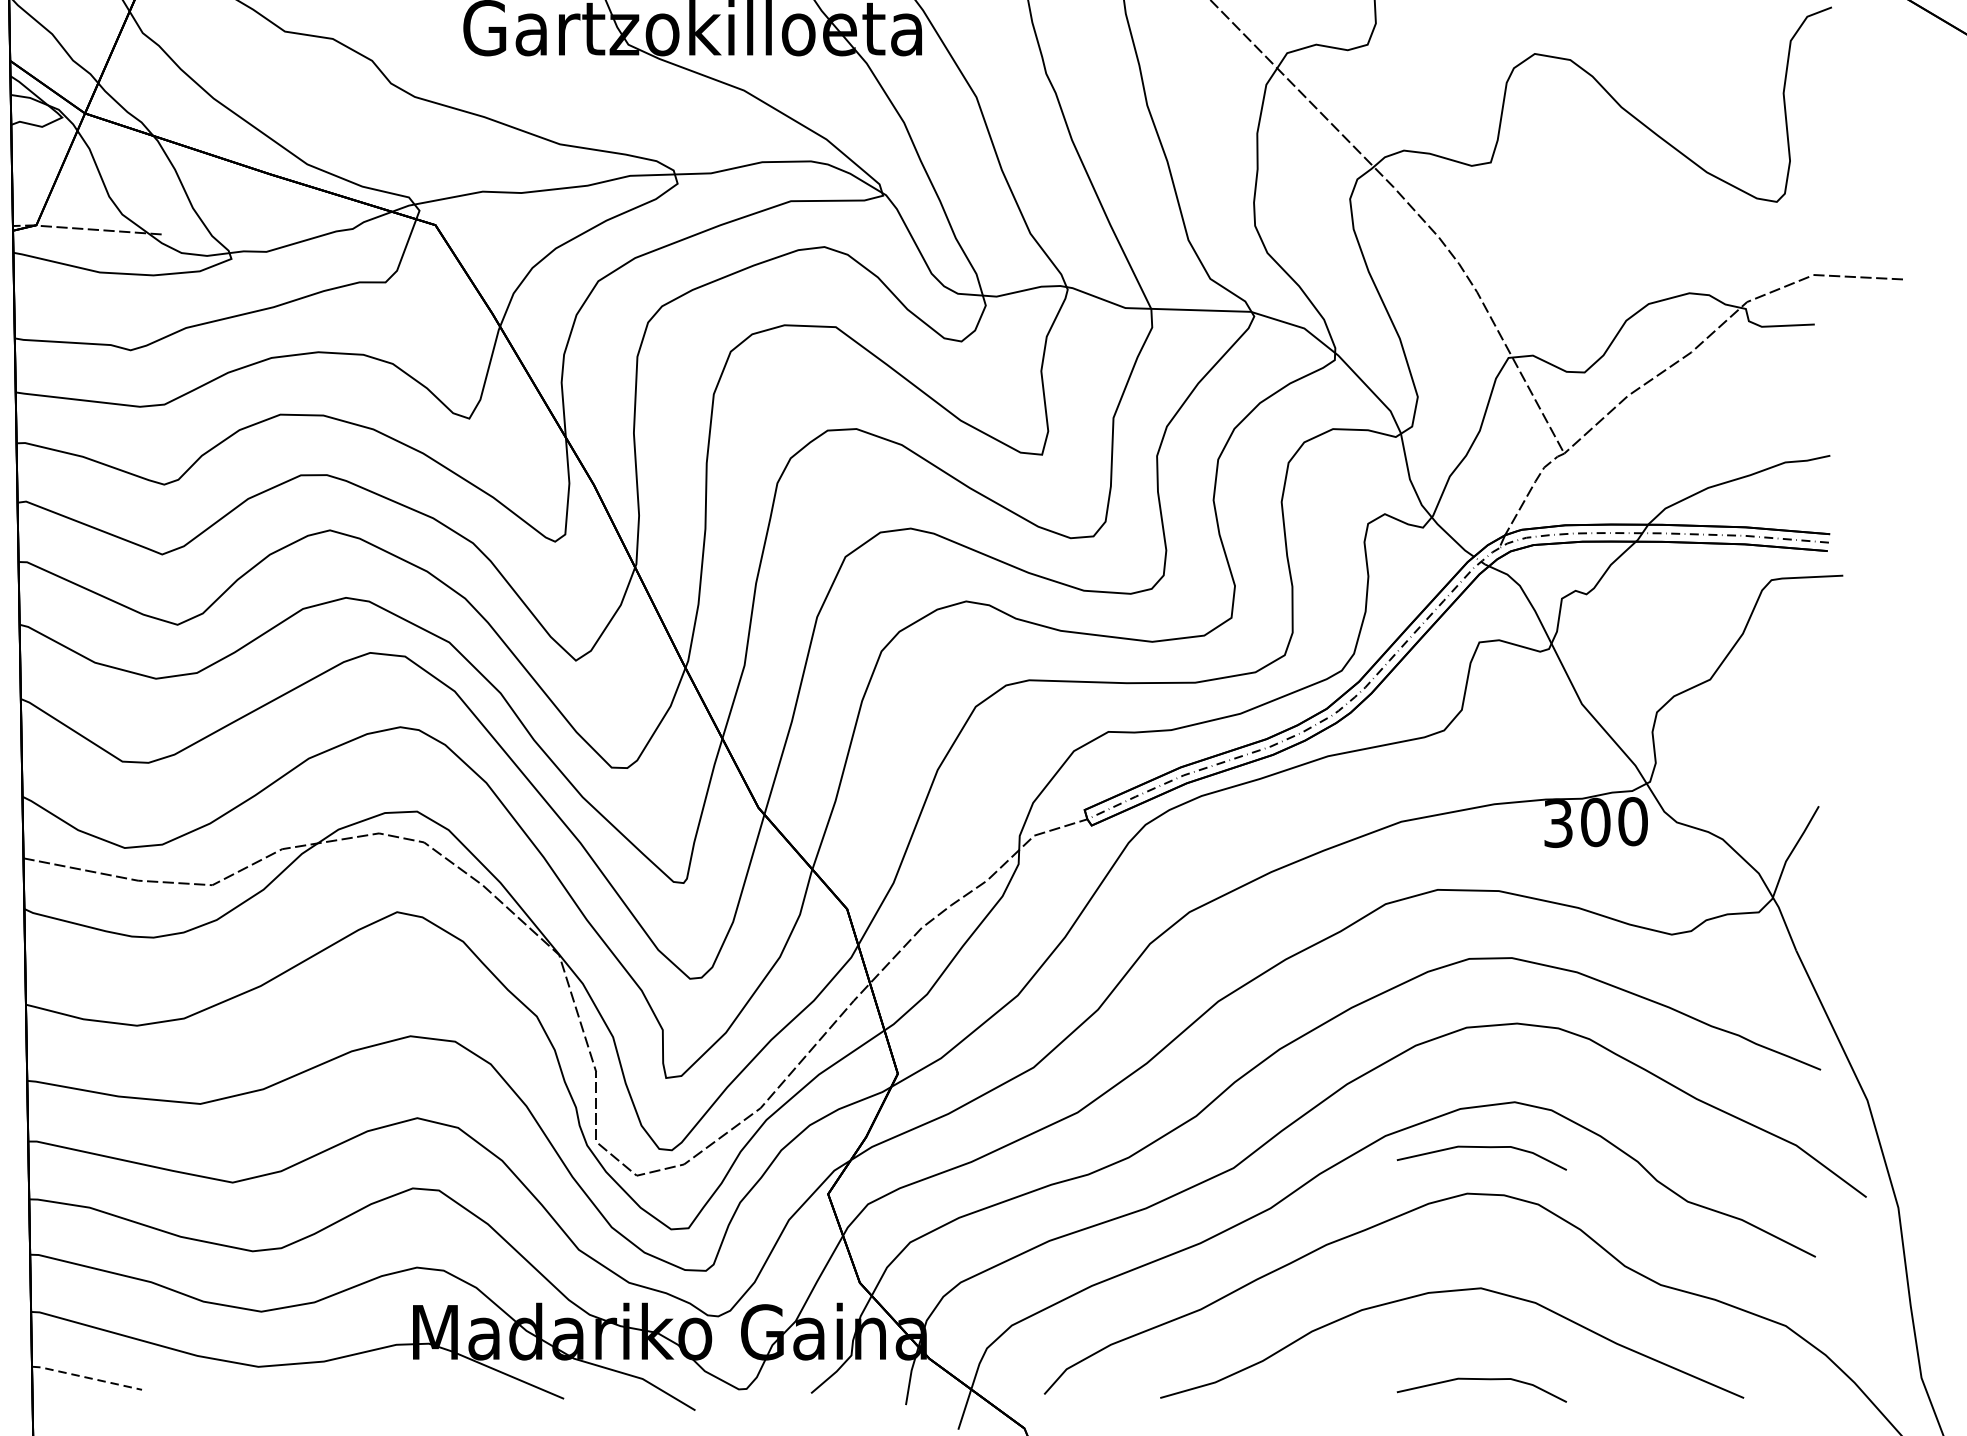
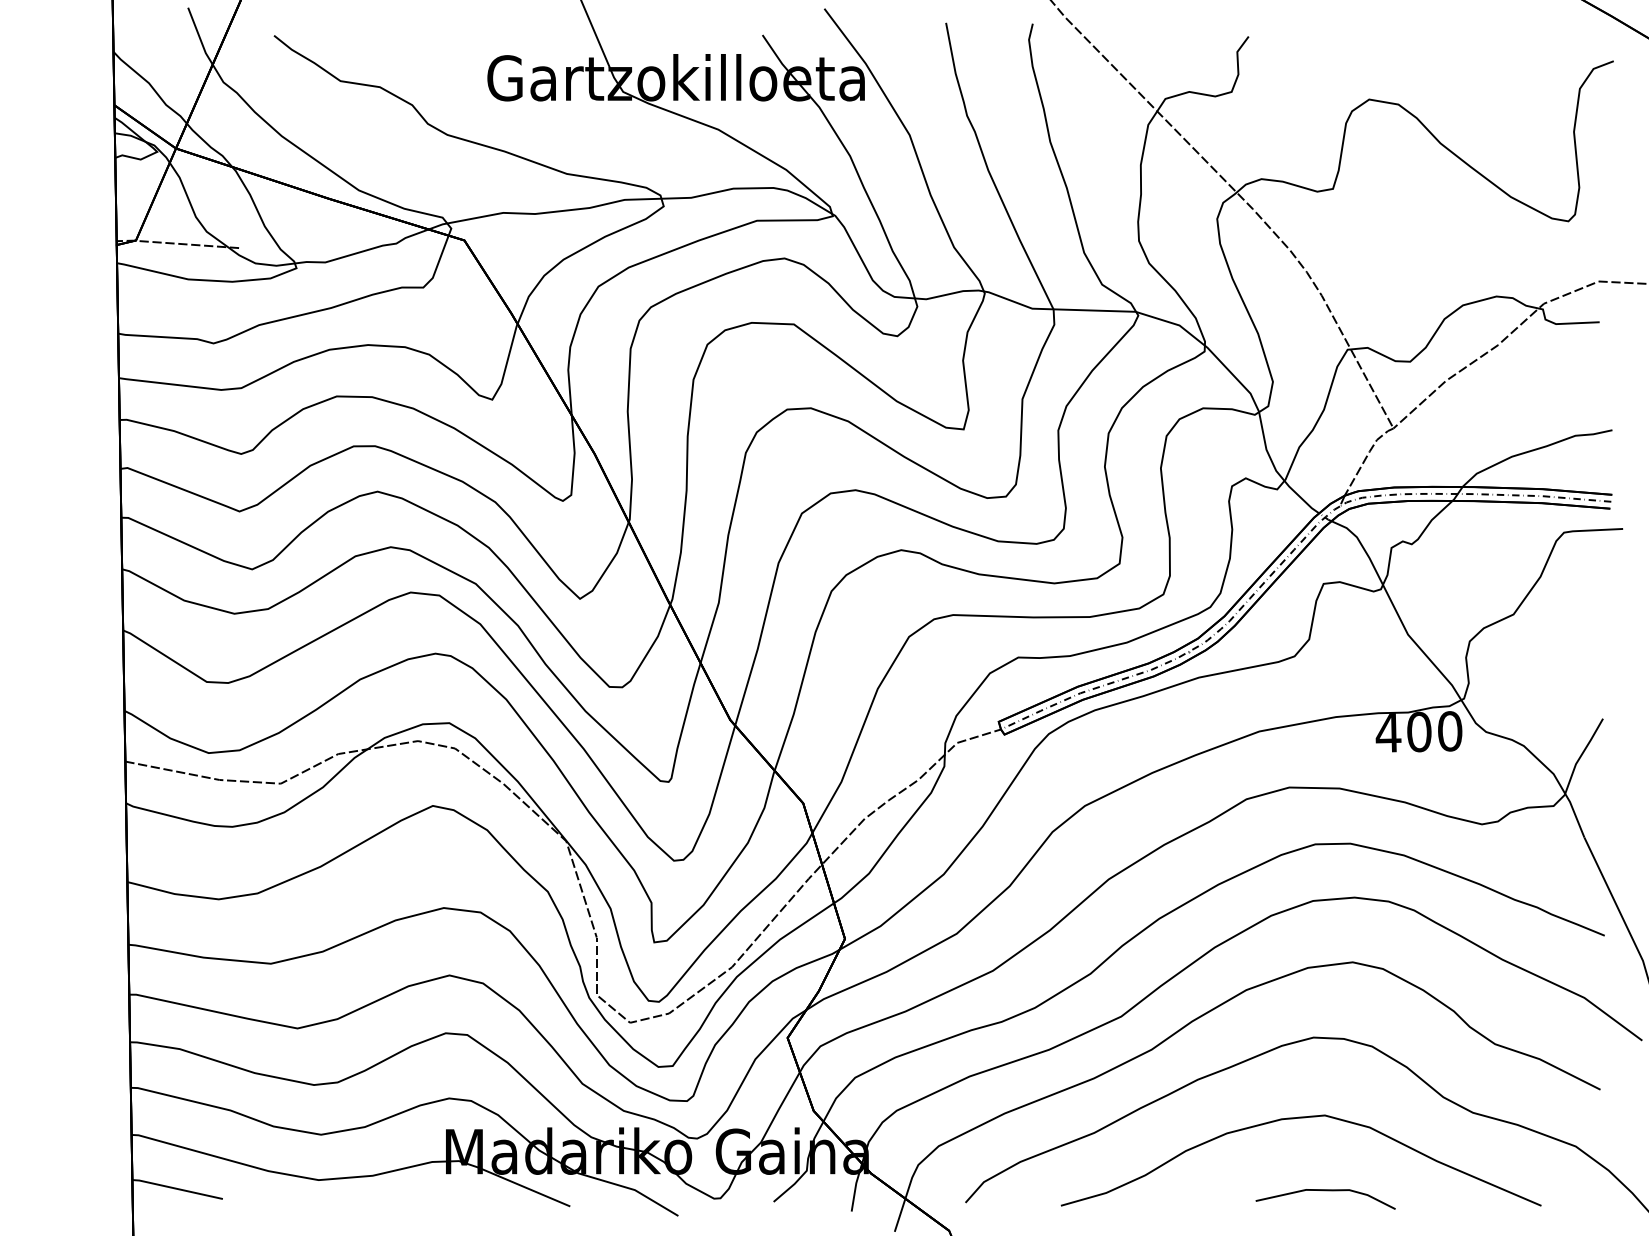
text: (1558, 824) -> (1388, 733), 300 -> 400
curve: (1481, 1148) -> (1325, 1000), removed
line: (86, 1377) -> (177, 1188), dashed -> solid

